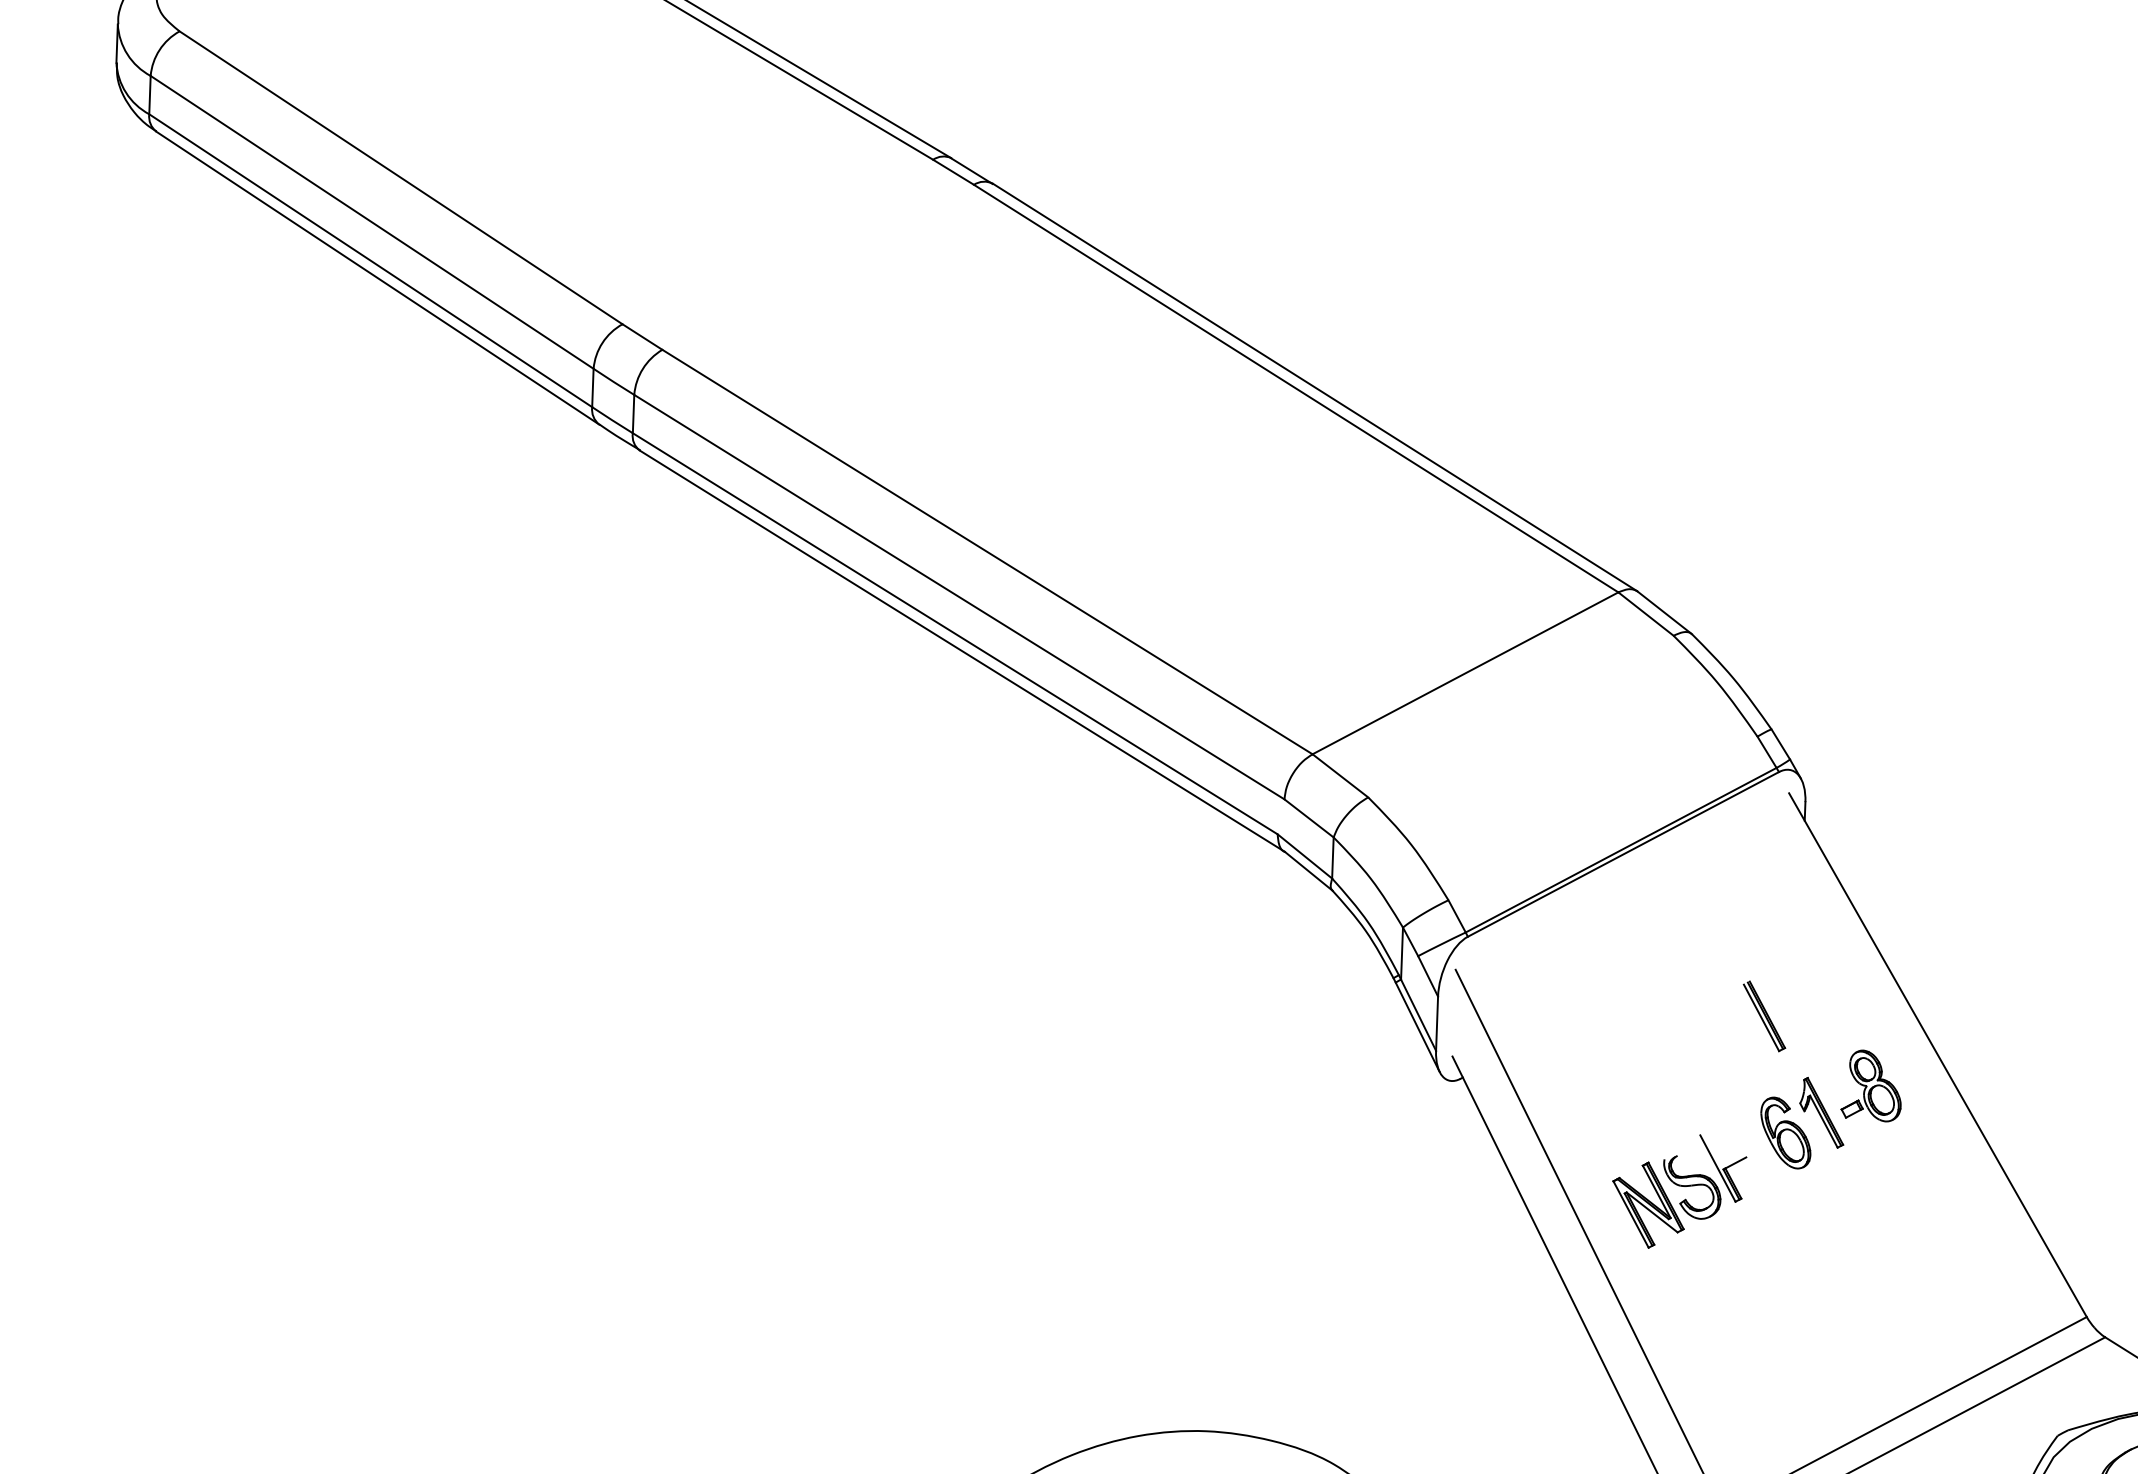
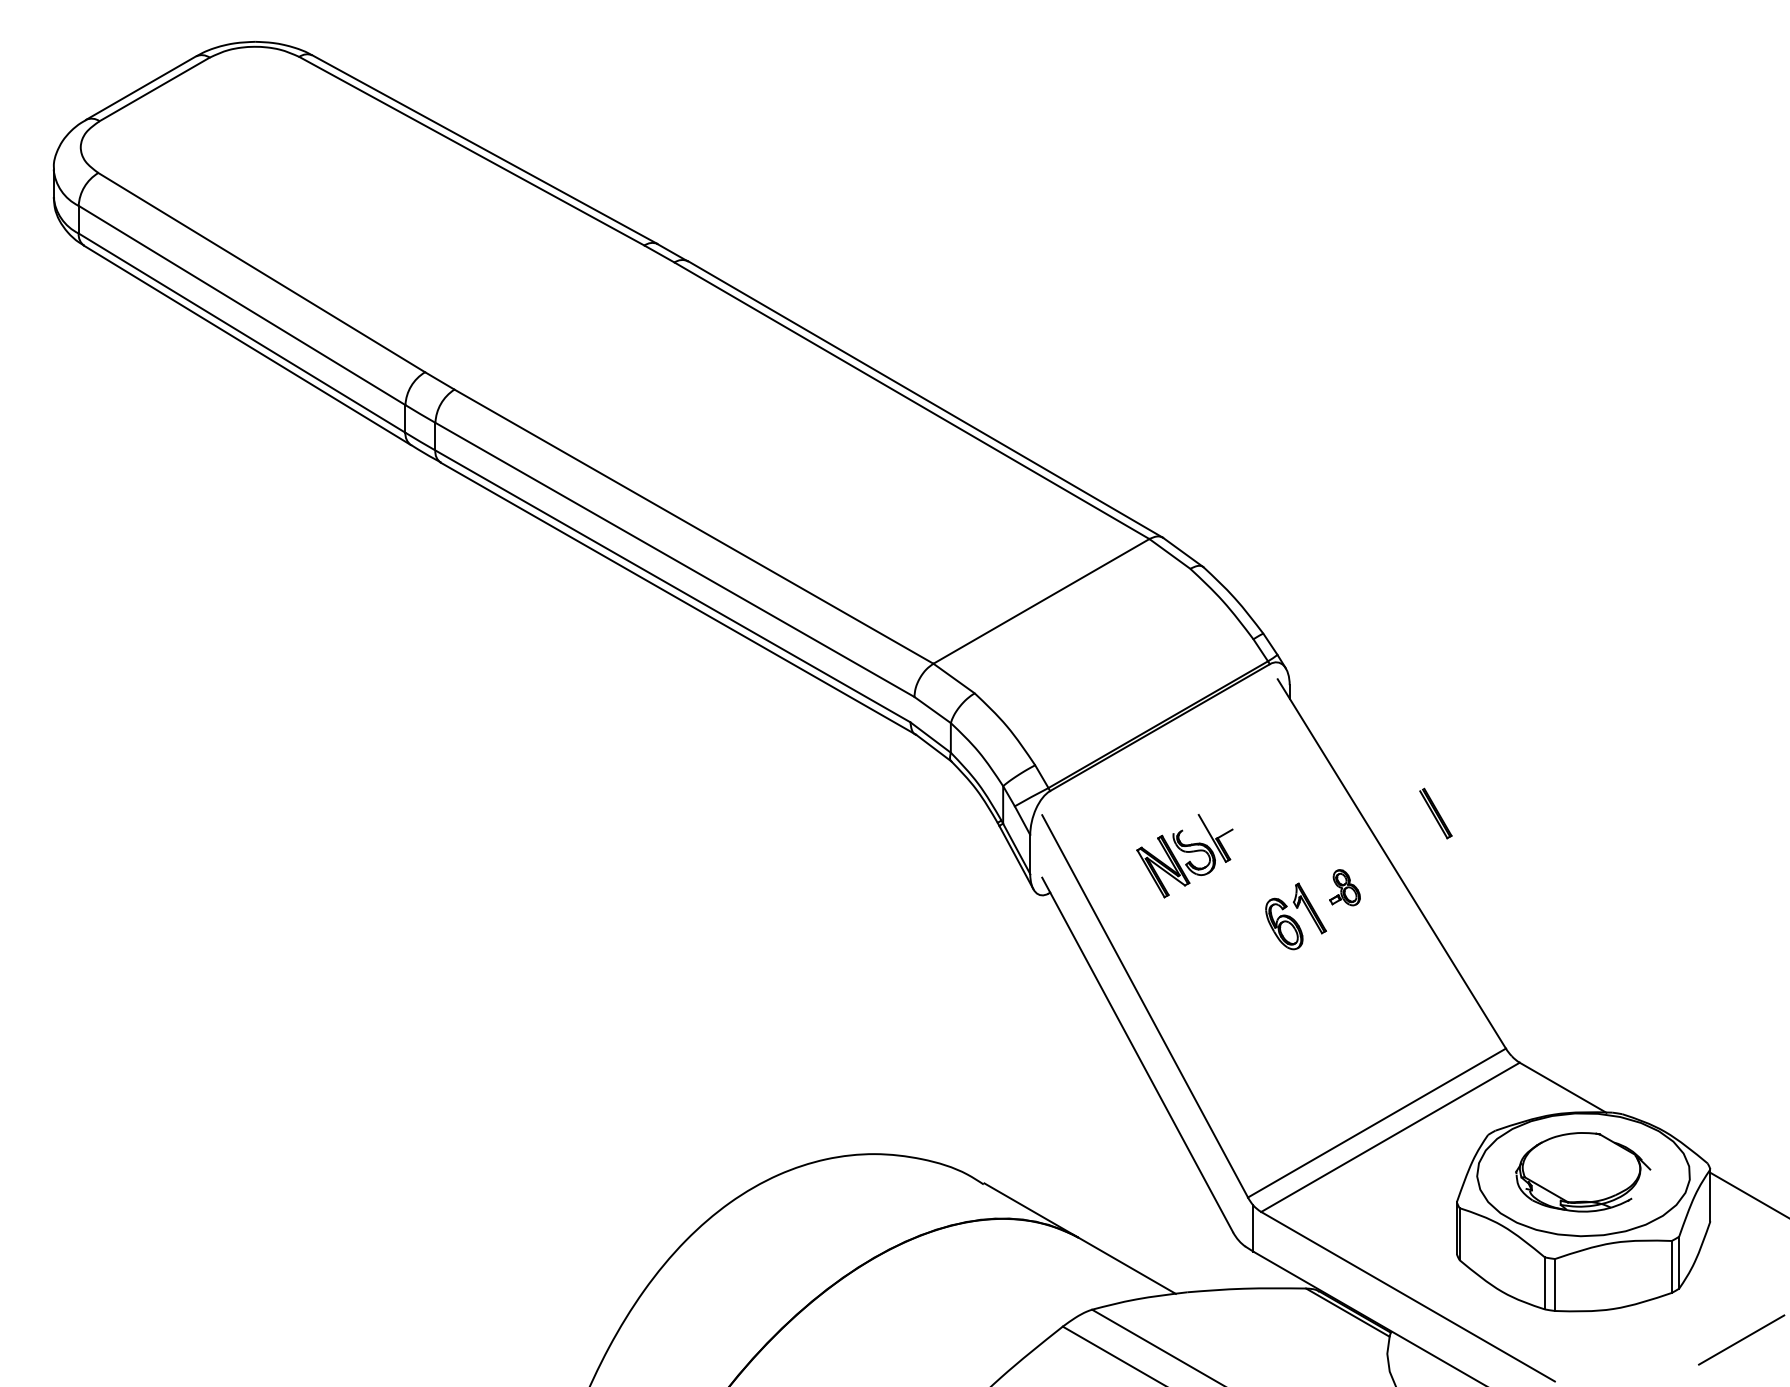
part: (1763, 1016) -> (1435, 813), moved
part: (1871, 1085) -> (1344, 887), size x0.7
part: (1678, 1192) -> (1184, 856), moved

